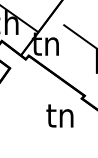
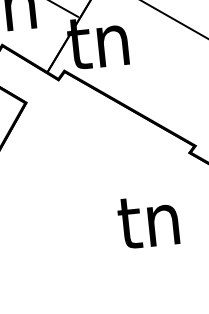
text: (59, 115) -> (147, 220), moved

